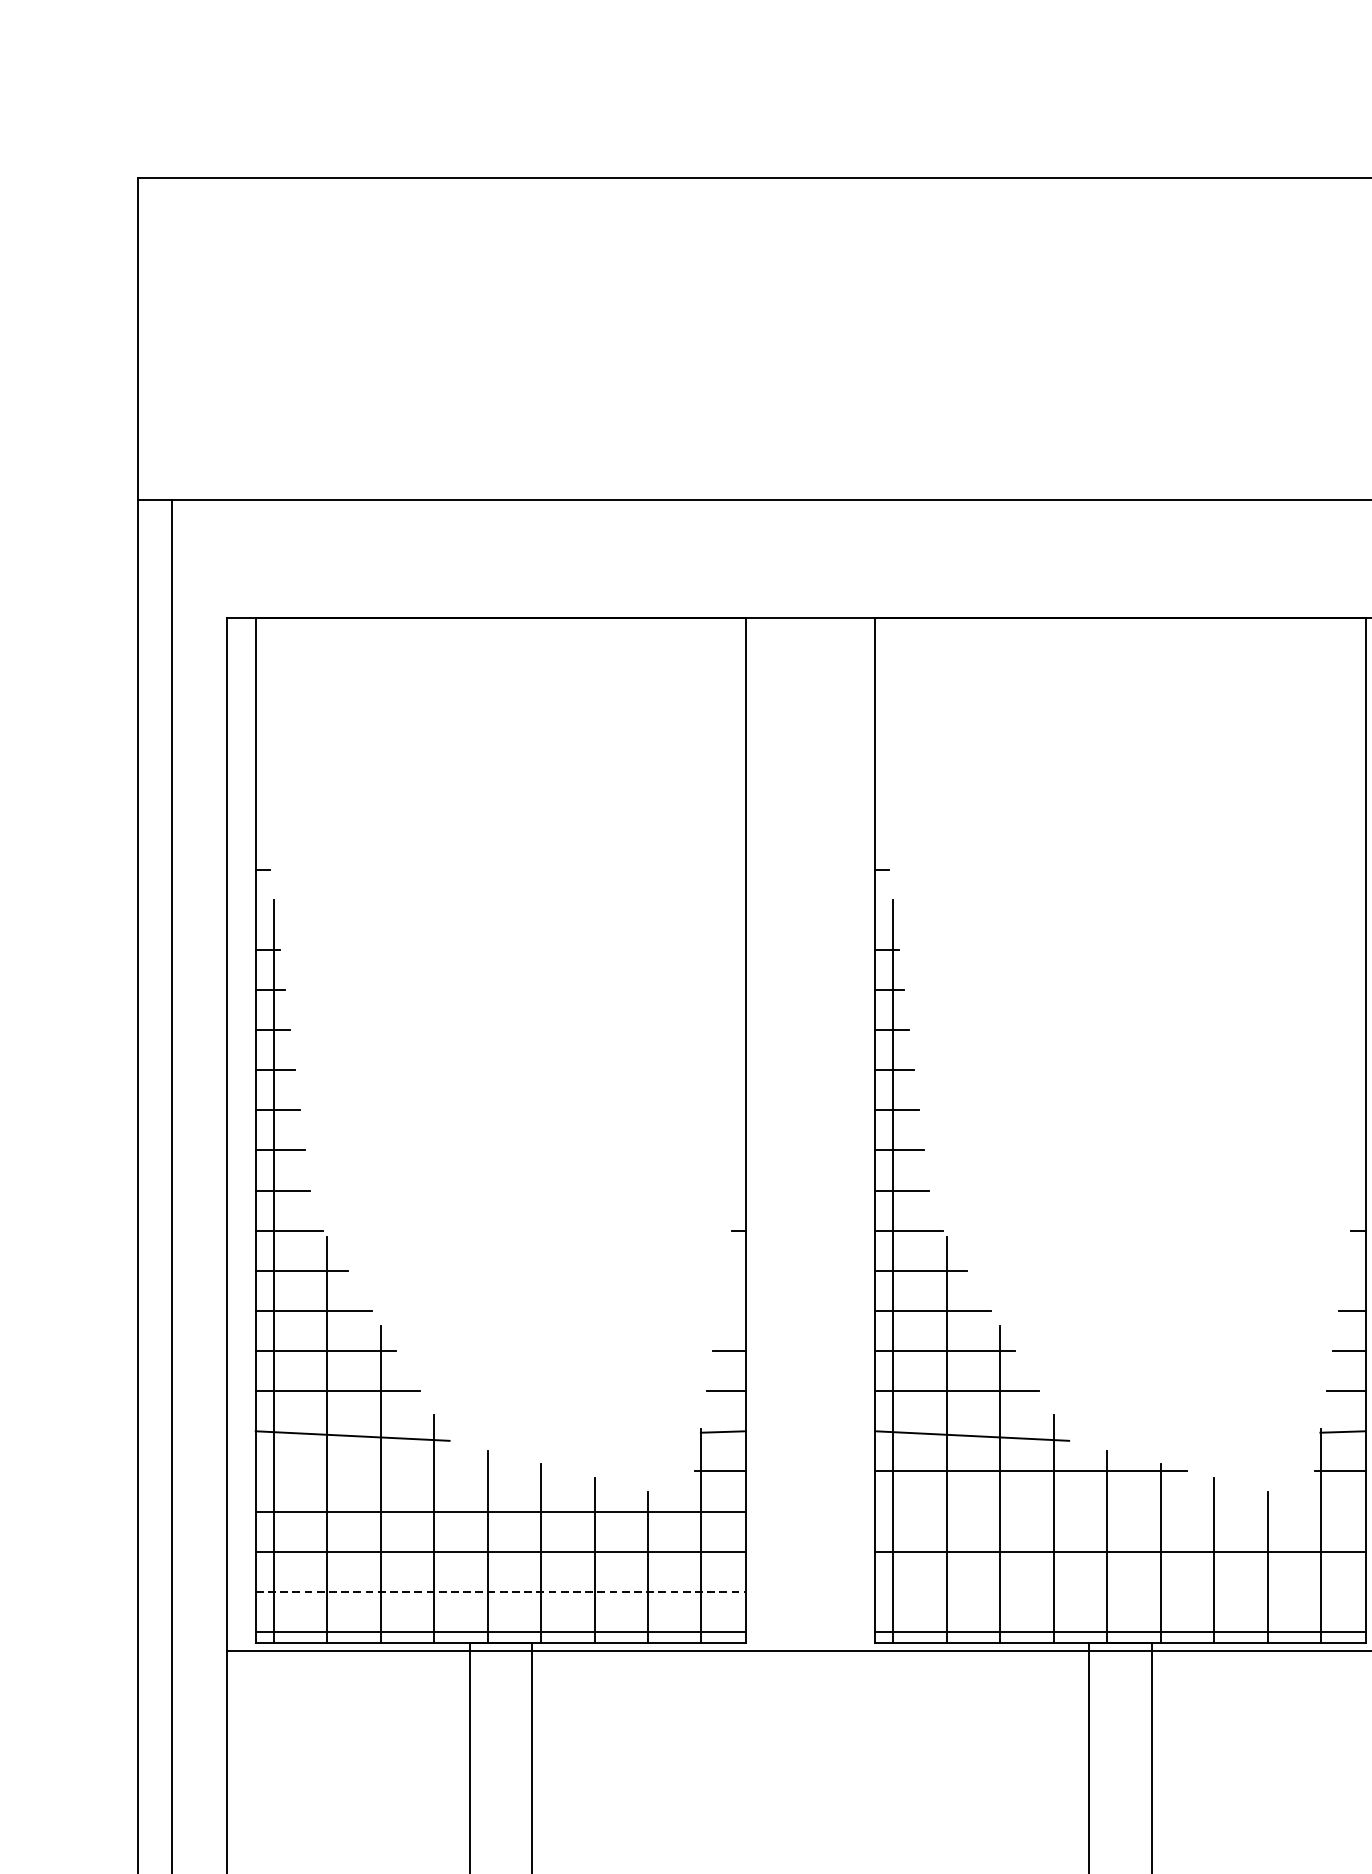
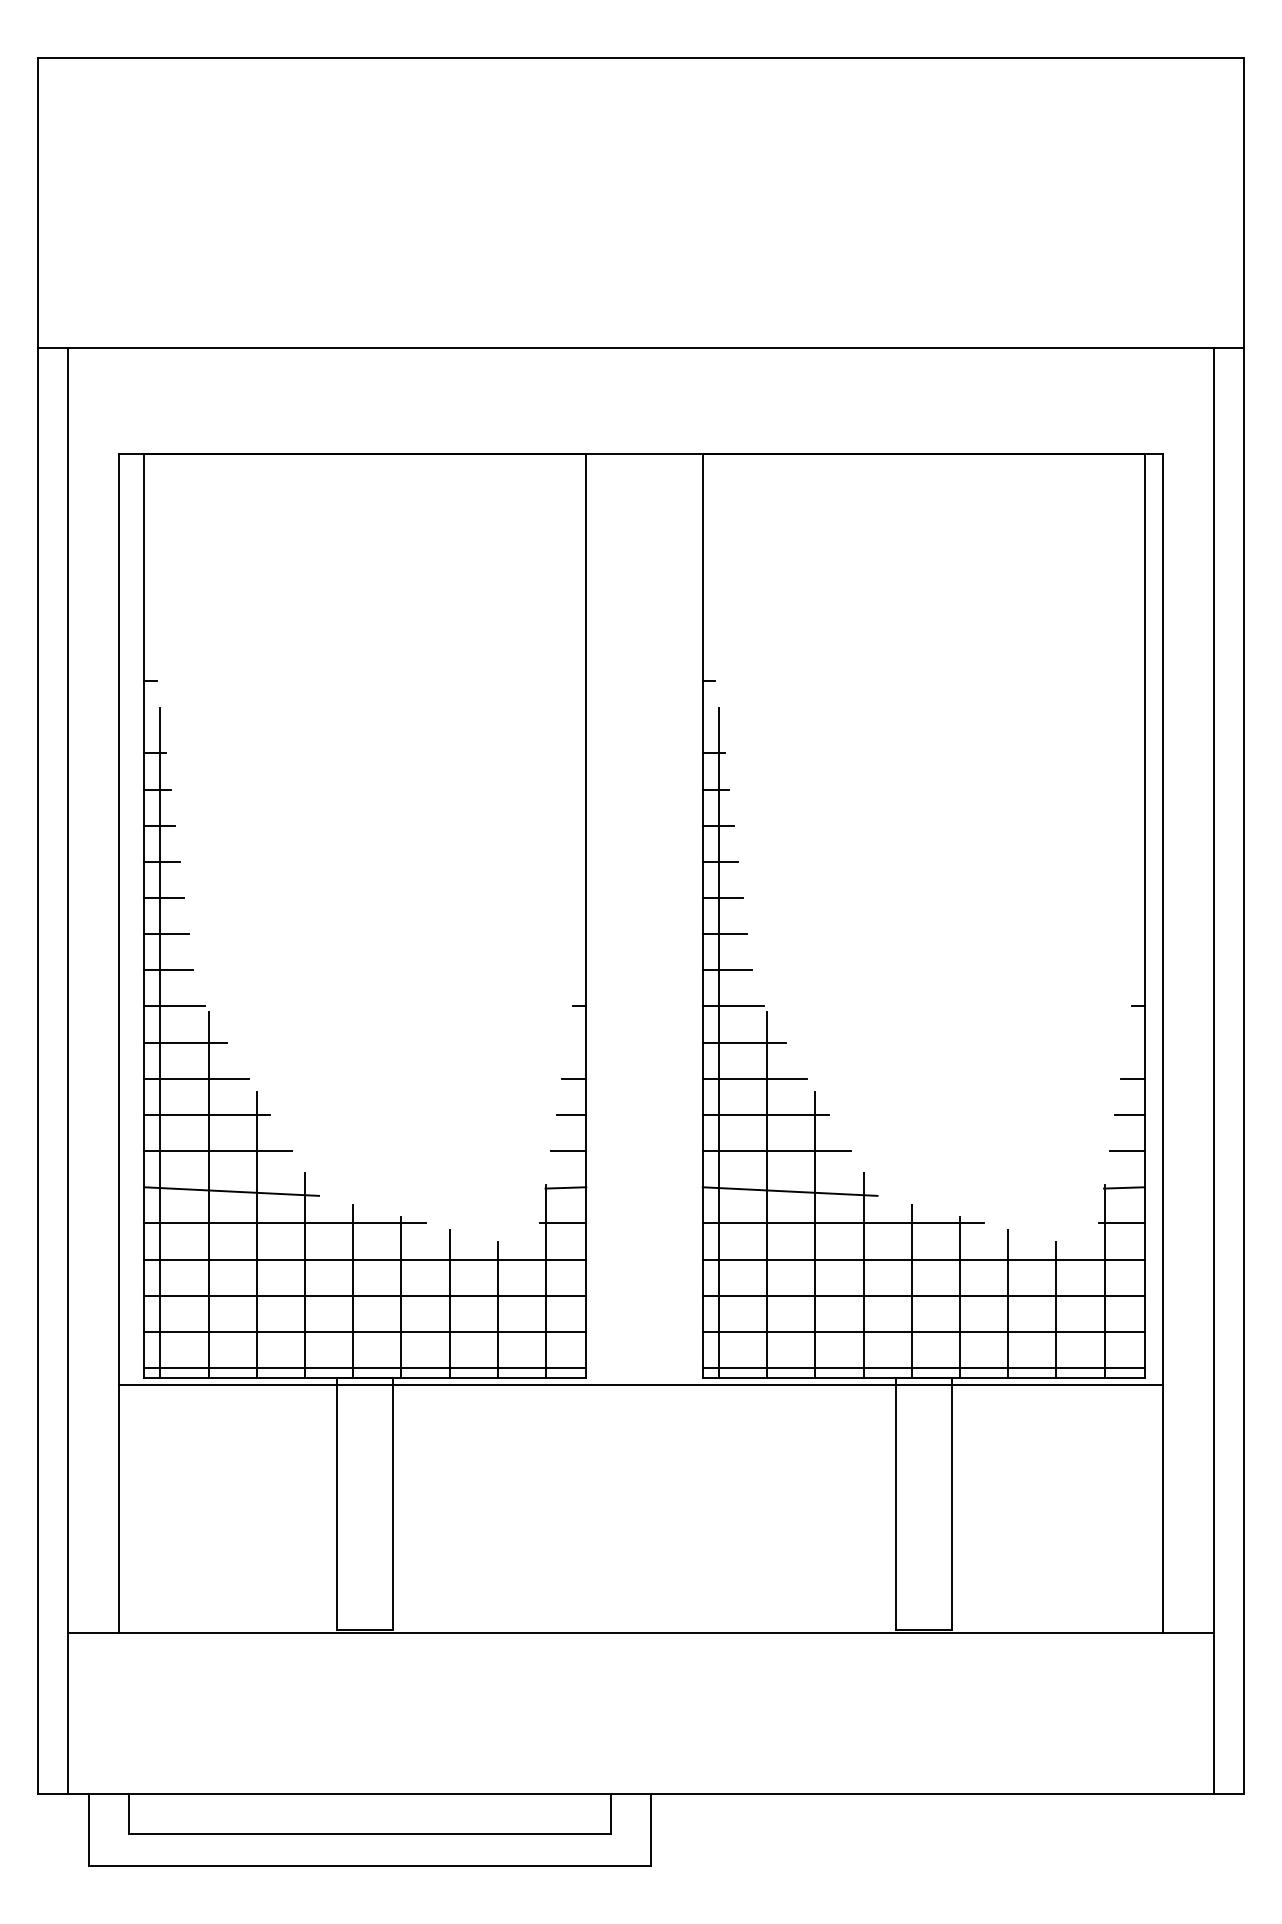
line: (732, 1310) -> (574, 1078), added
line: (411, 1471) -> (284, 1223), added
line: (1120, 1511) -> (923, 1259), added
line: (501, 1591) -> (365, 1331), dashed -> solid
line: (1120, 1591) -> (923, 1331), added

